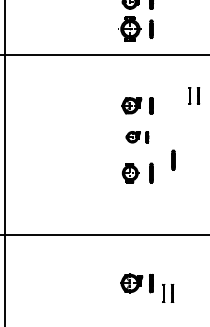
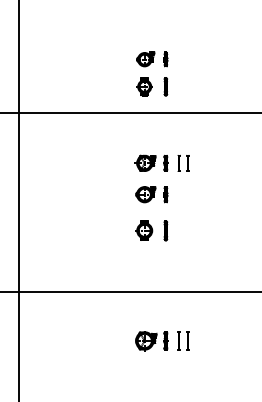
part: (130, 28) -> (144, 86), size x0.71
part: (194, 95) -> (183, 163), moved
part: (137, 136) -> (151, 194), size x1.43
part: (173, 159) -> (187, 217), removed
part: (168, 292) -> (183, 340), moved

